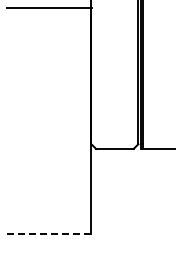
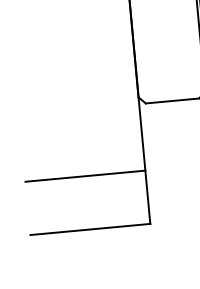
line: (48, 195) -> (84, 175), added
line: (48, 233) -> (89, 229), dashed -> solid

